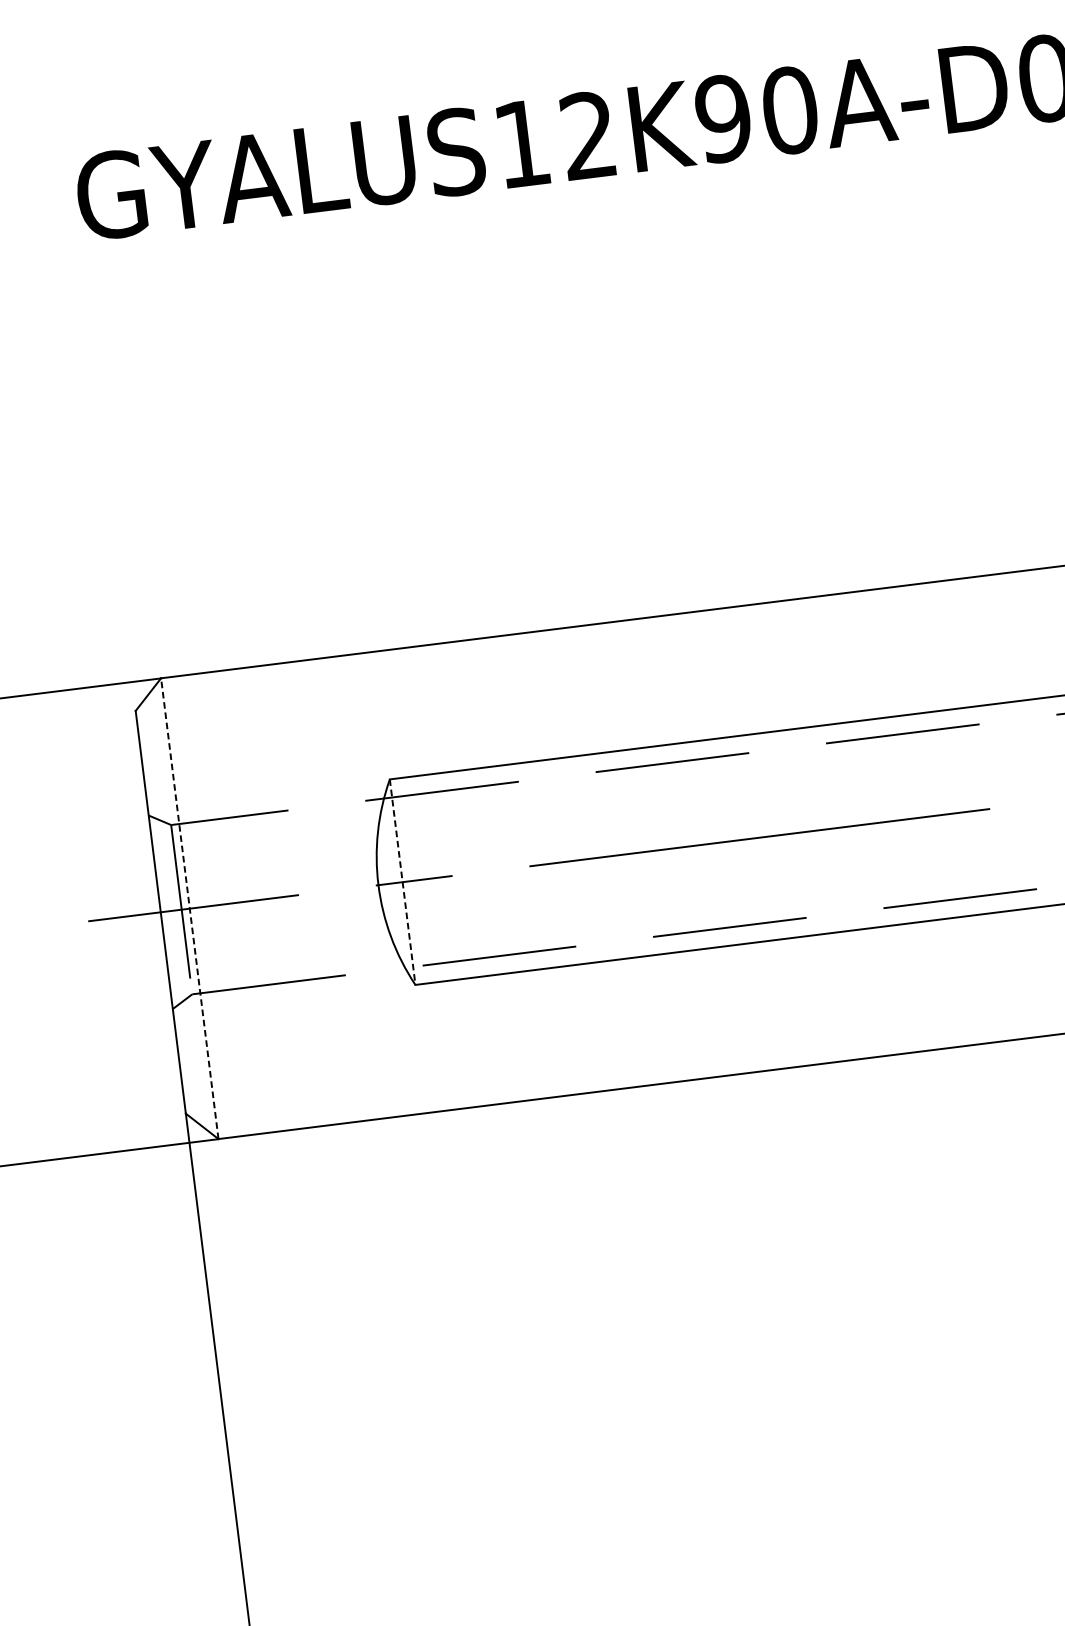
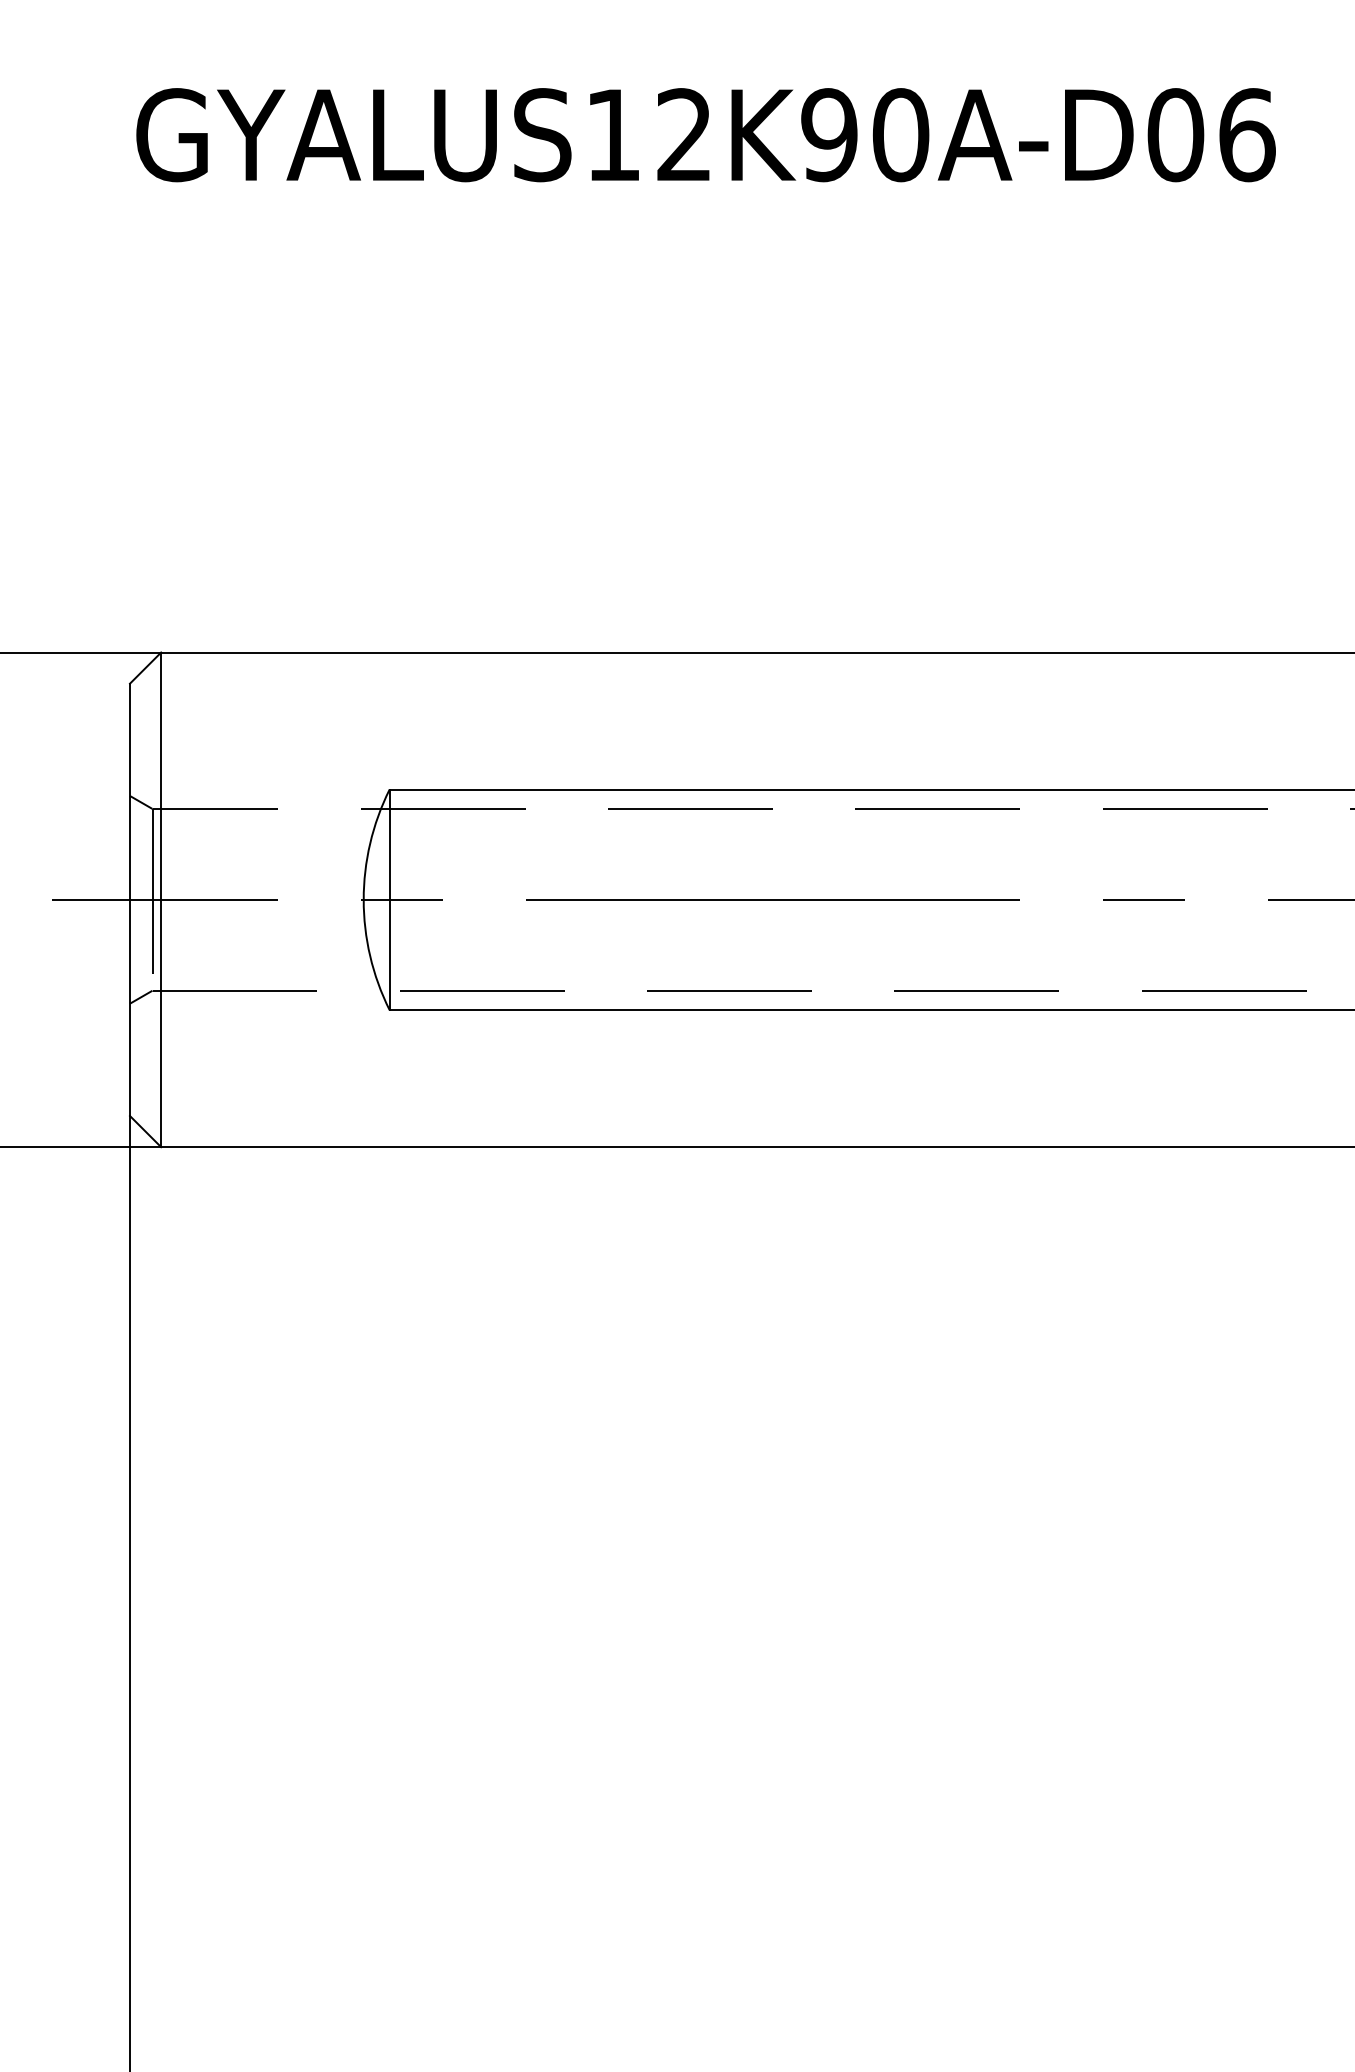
line: (402, 882) -> (389, 900), dashed -> solid
line: (190, 908) -> (161, 899), dashed -> solid

